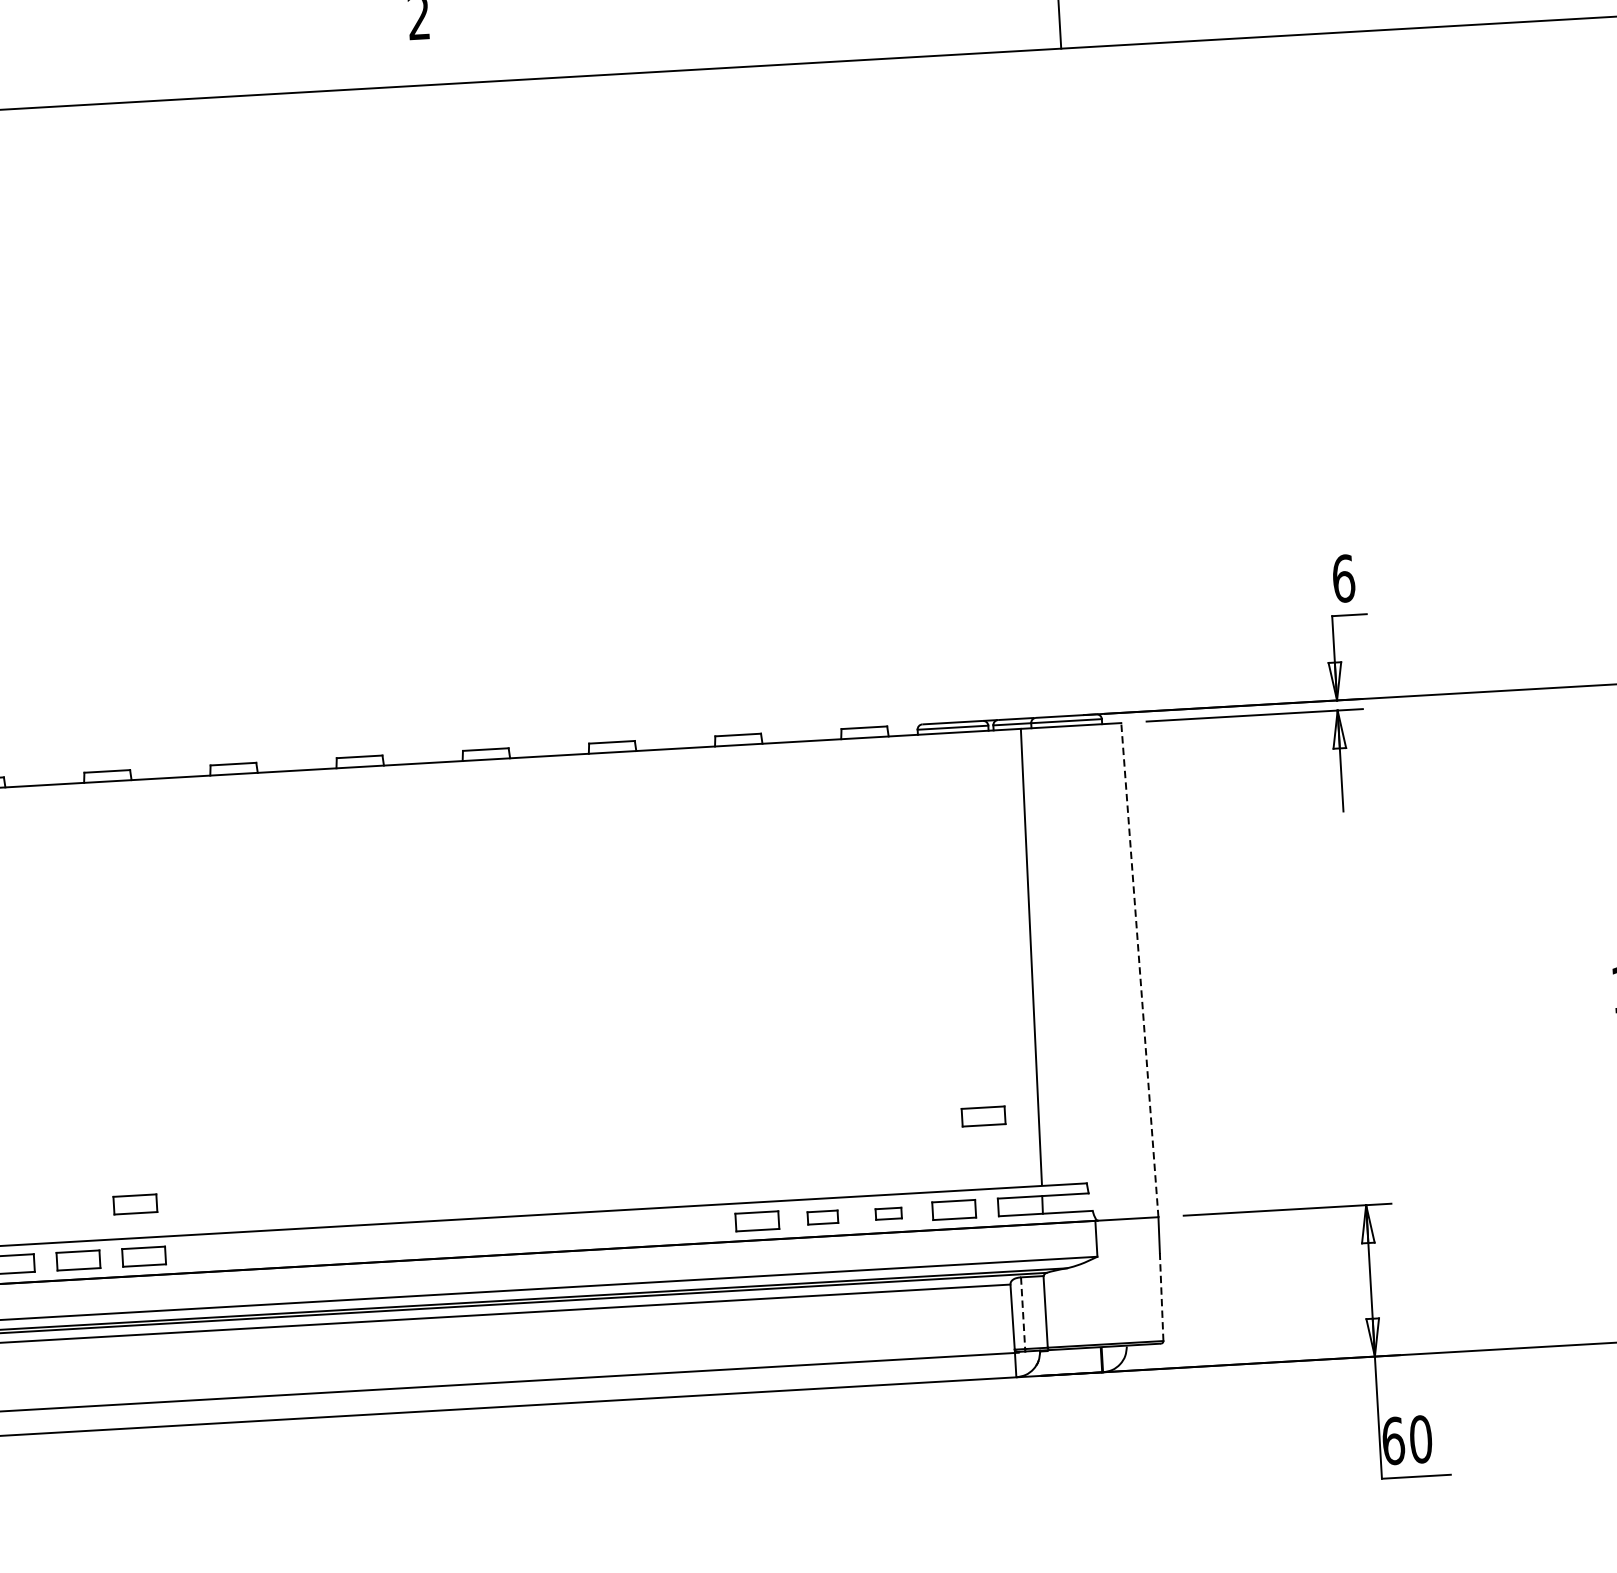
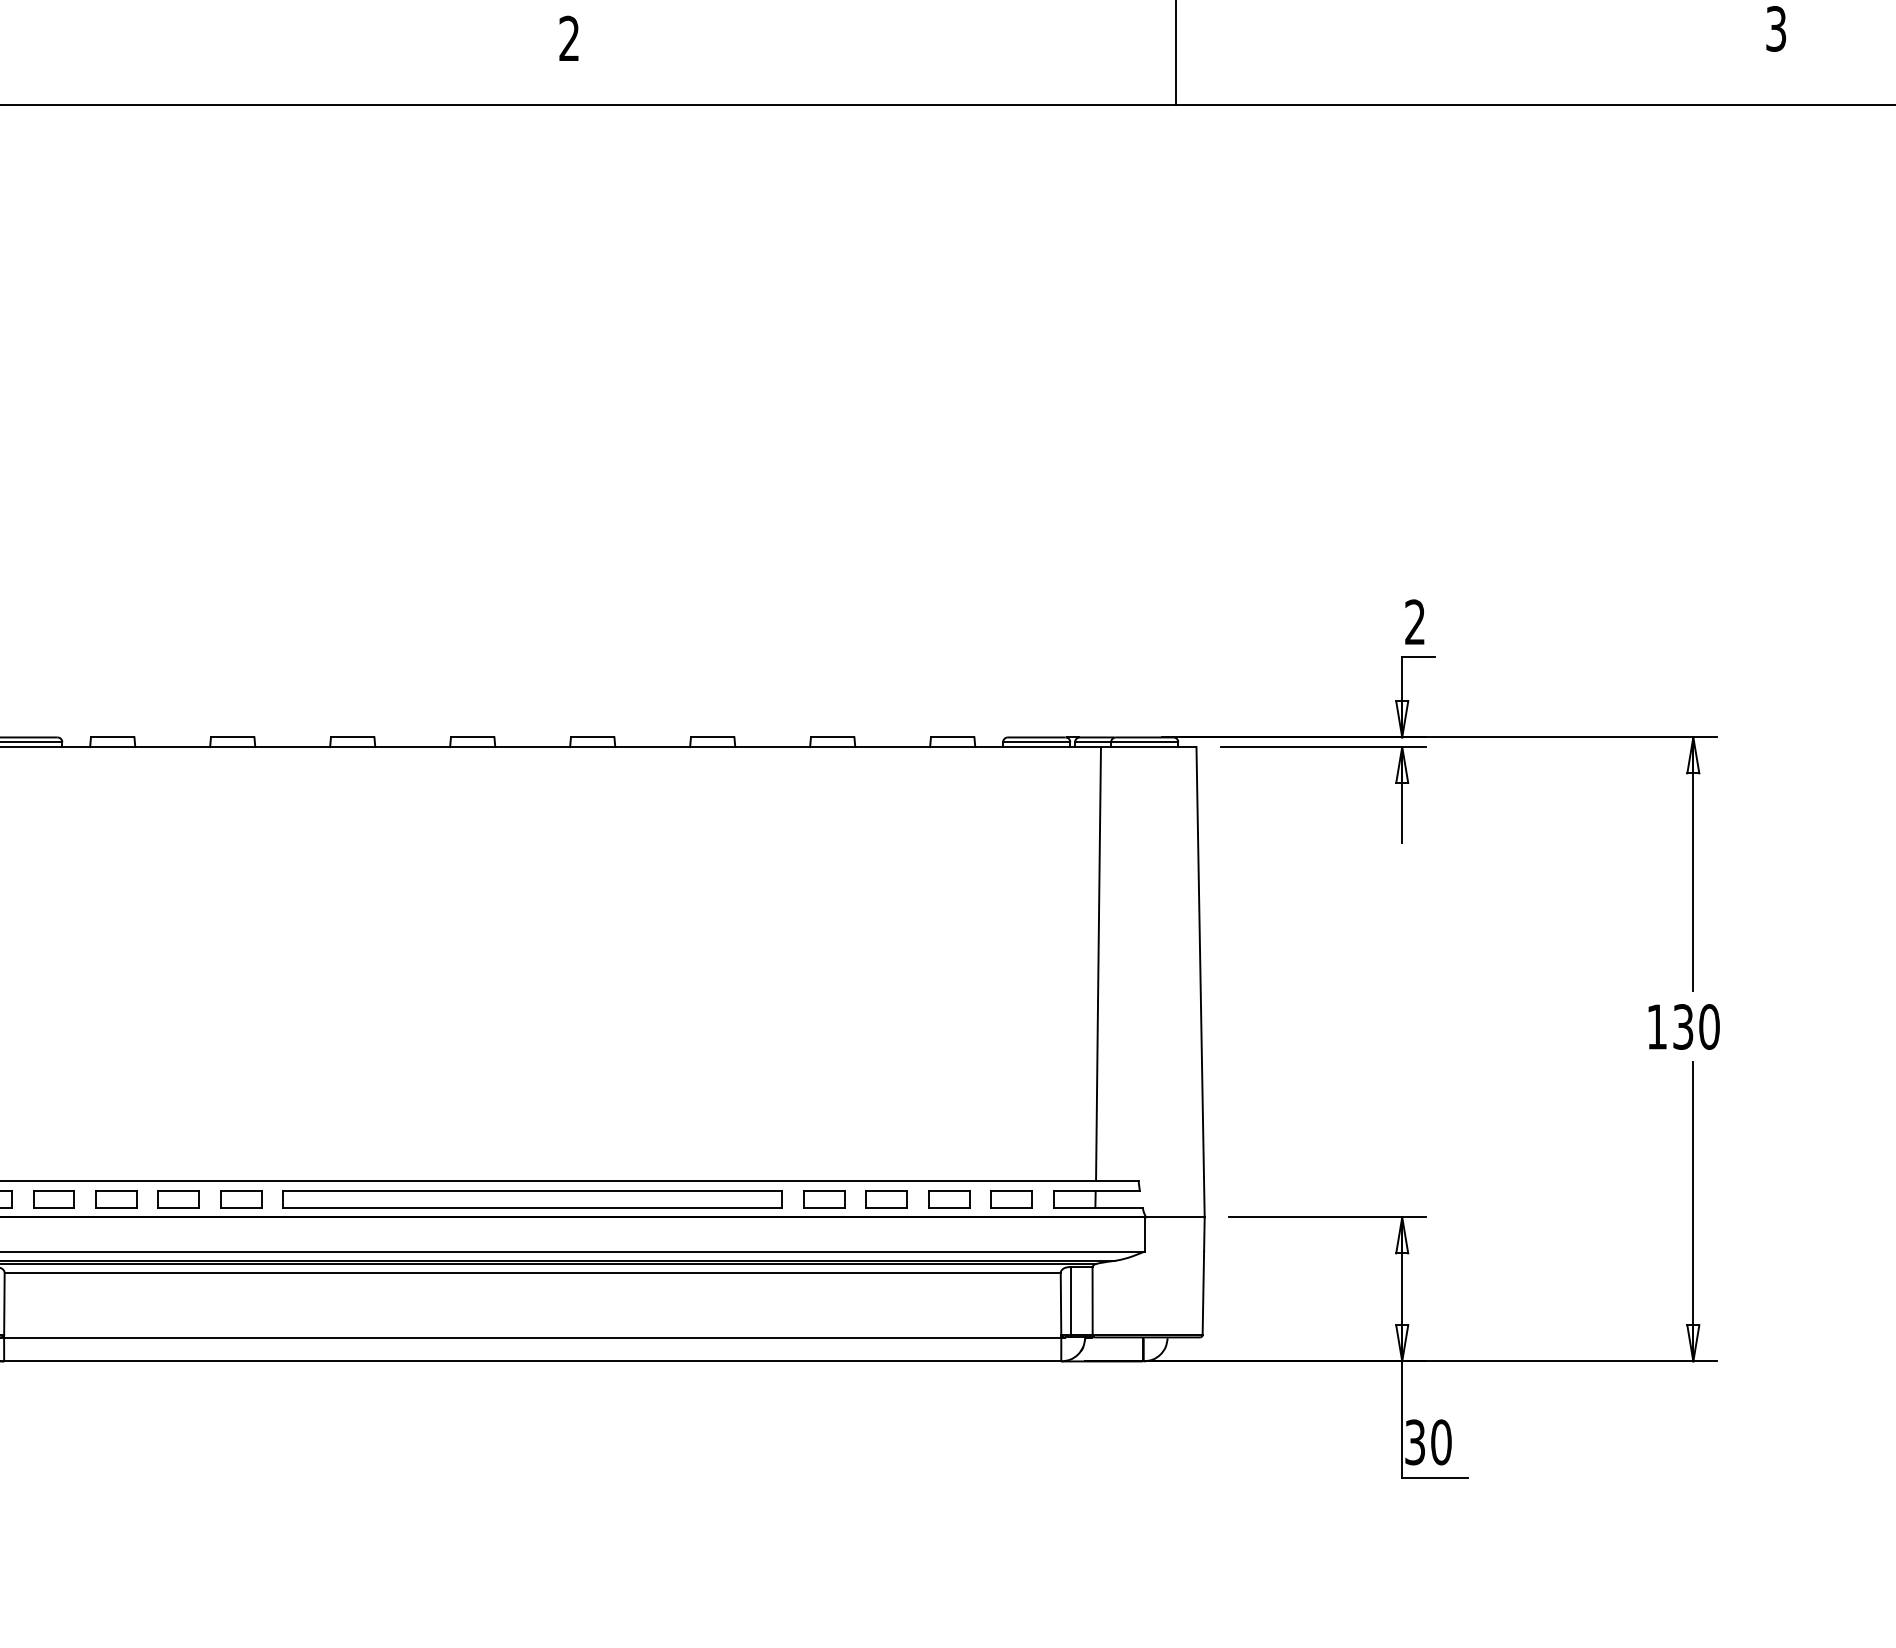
text: (1344, 578) -> (1415, 622), 6 -> 2
line: (1139, 969) -> (1200, 981), dashed -> solid
part: (983, 1116) -> (1044, 1112), removed
part: (135, 1204) -> (235, 1149), removed
part: (889, 1213) -> (949, 1199), size x1.67
part: (822, 1217) -> (886, 1199), size x1.43
part: (450, 1239) -> (532, 1199), added
line: (1161, 1297) -> (1203, 1293), dashed -> solid
line: (1023, 1313) -> (1071, 1301), dashed -> solid
text: (1393, 1441) -> (1415, 1442), 60 -> 30

